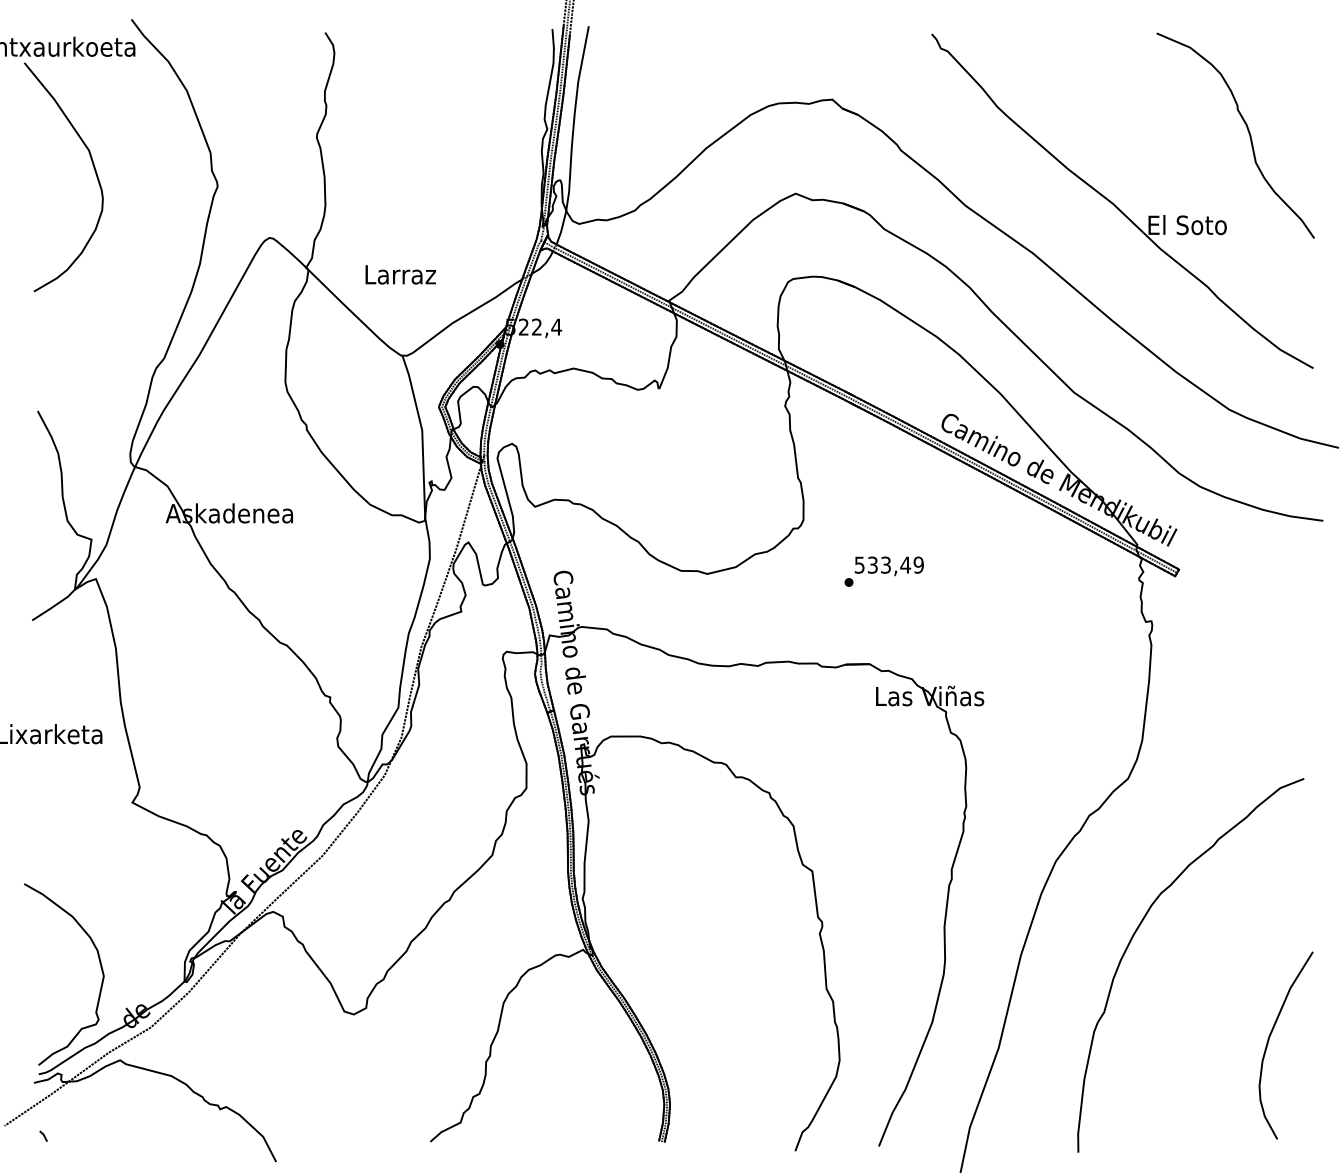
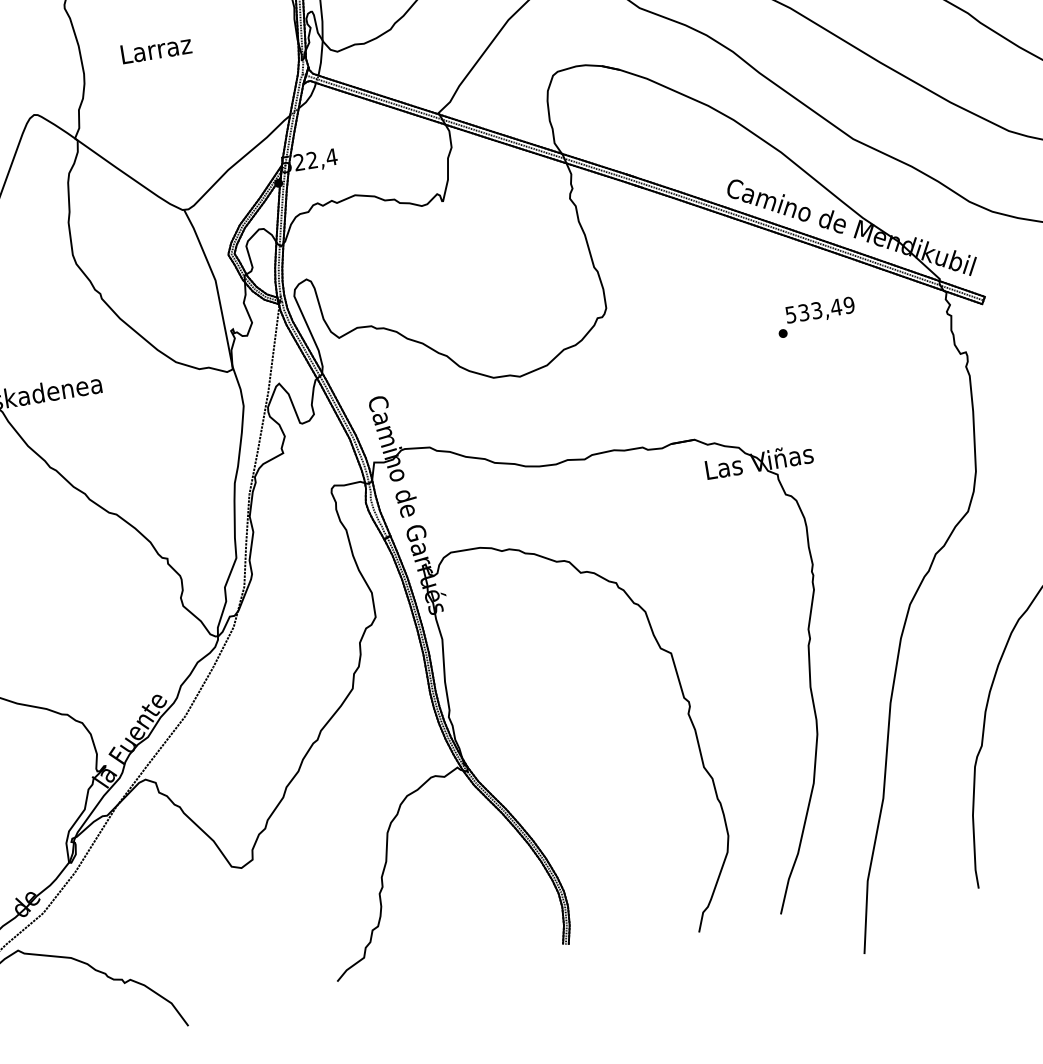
text: (400, 274) -> (156, 49), moved
text: (883, 571) -> (815, 317), moved

